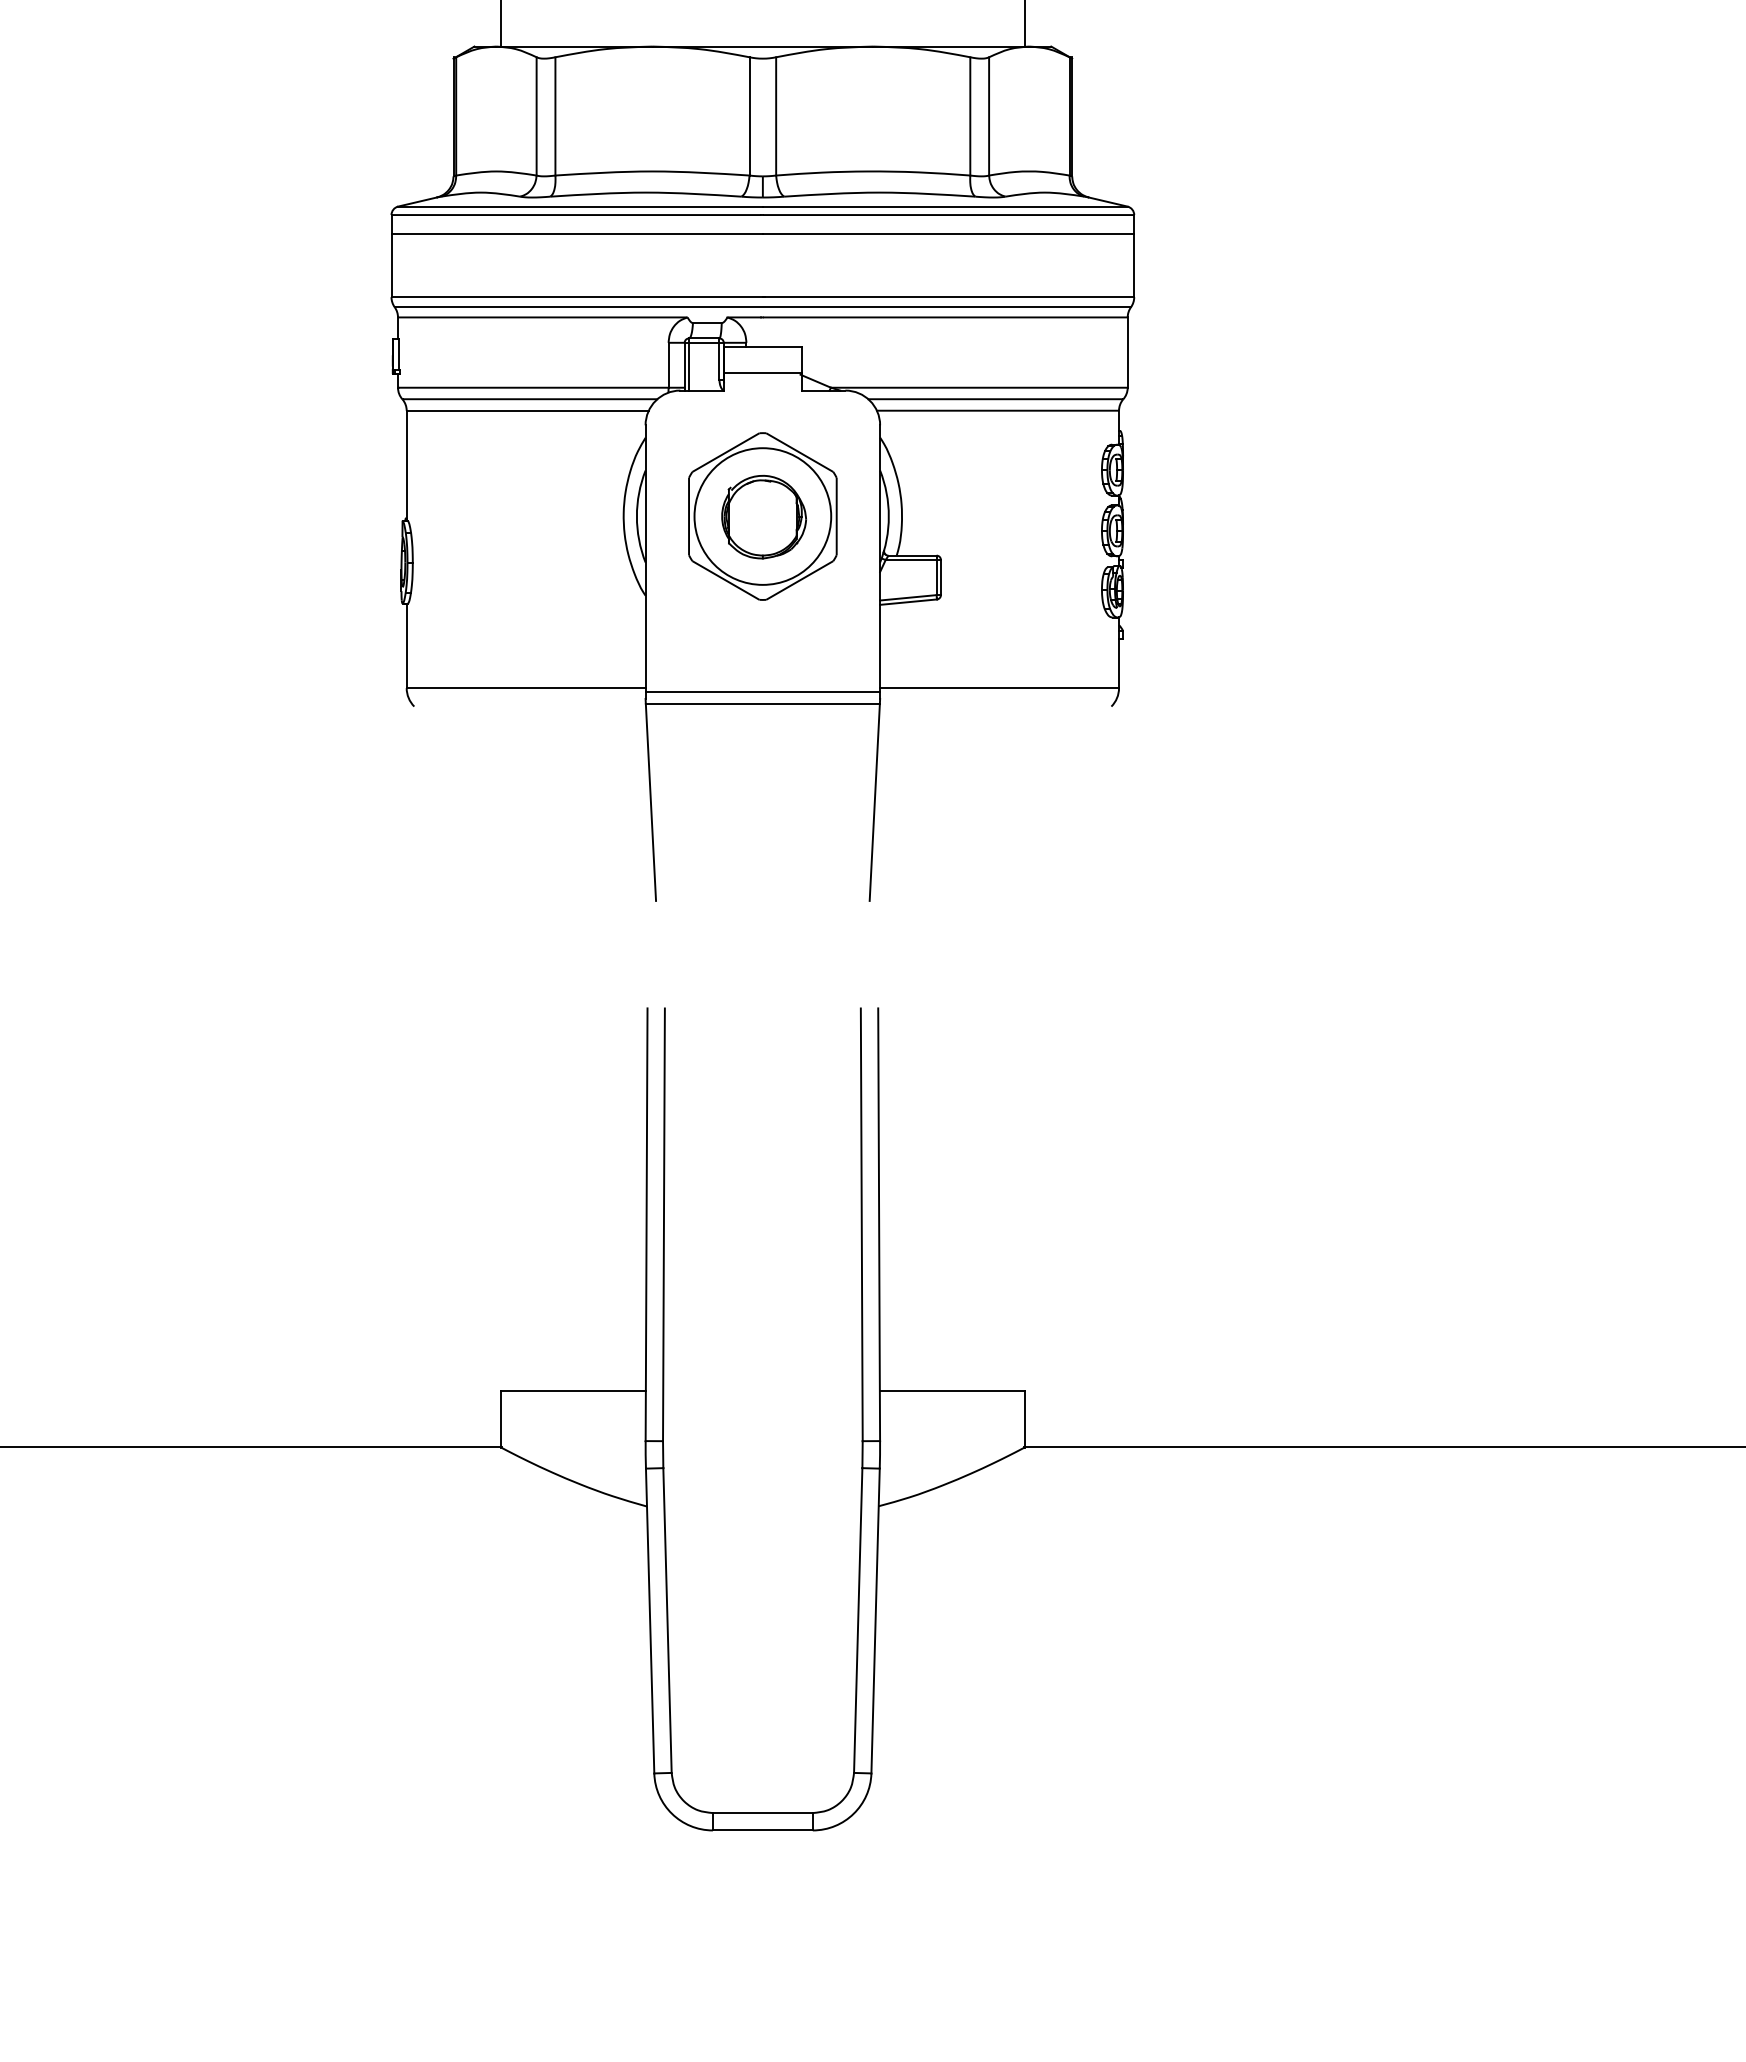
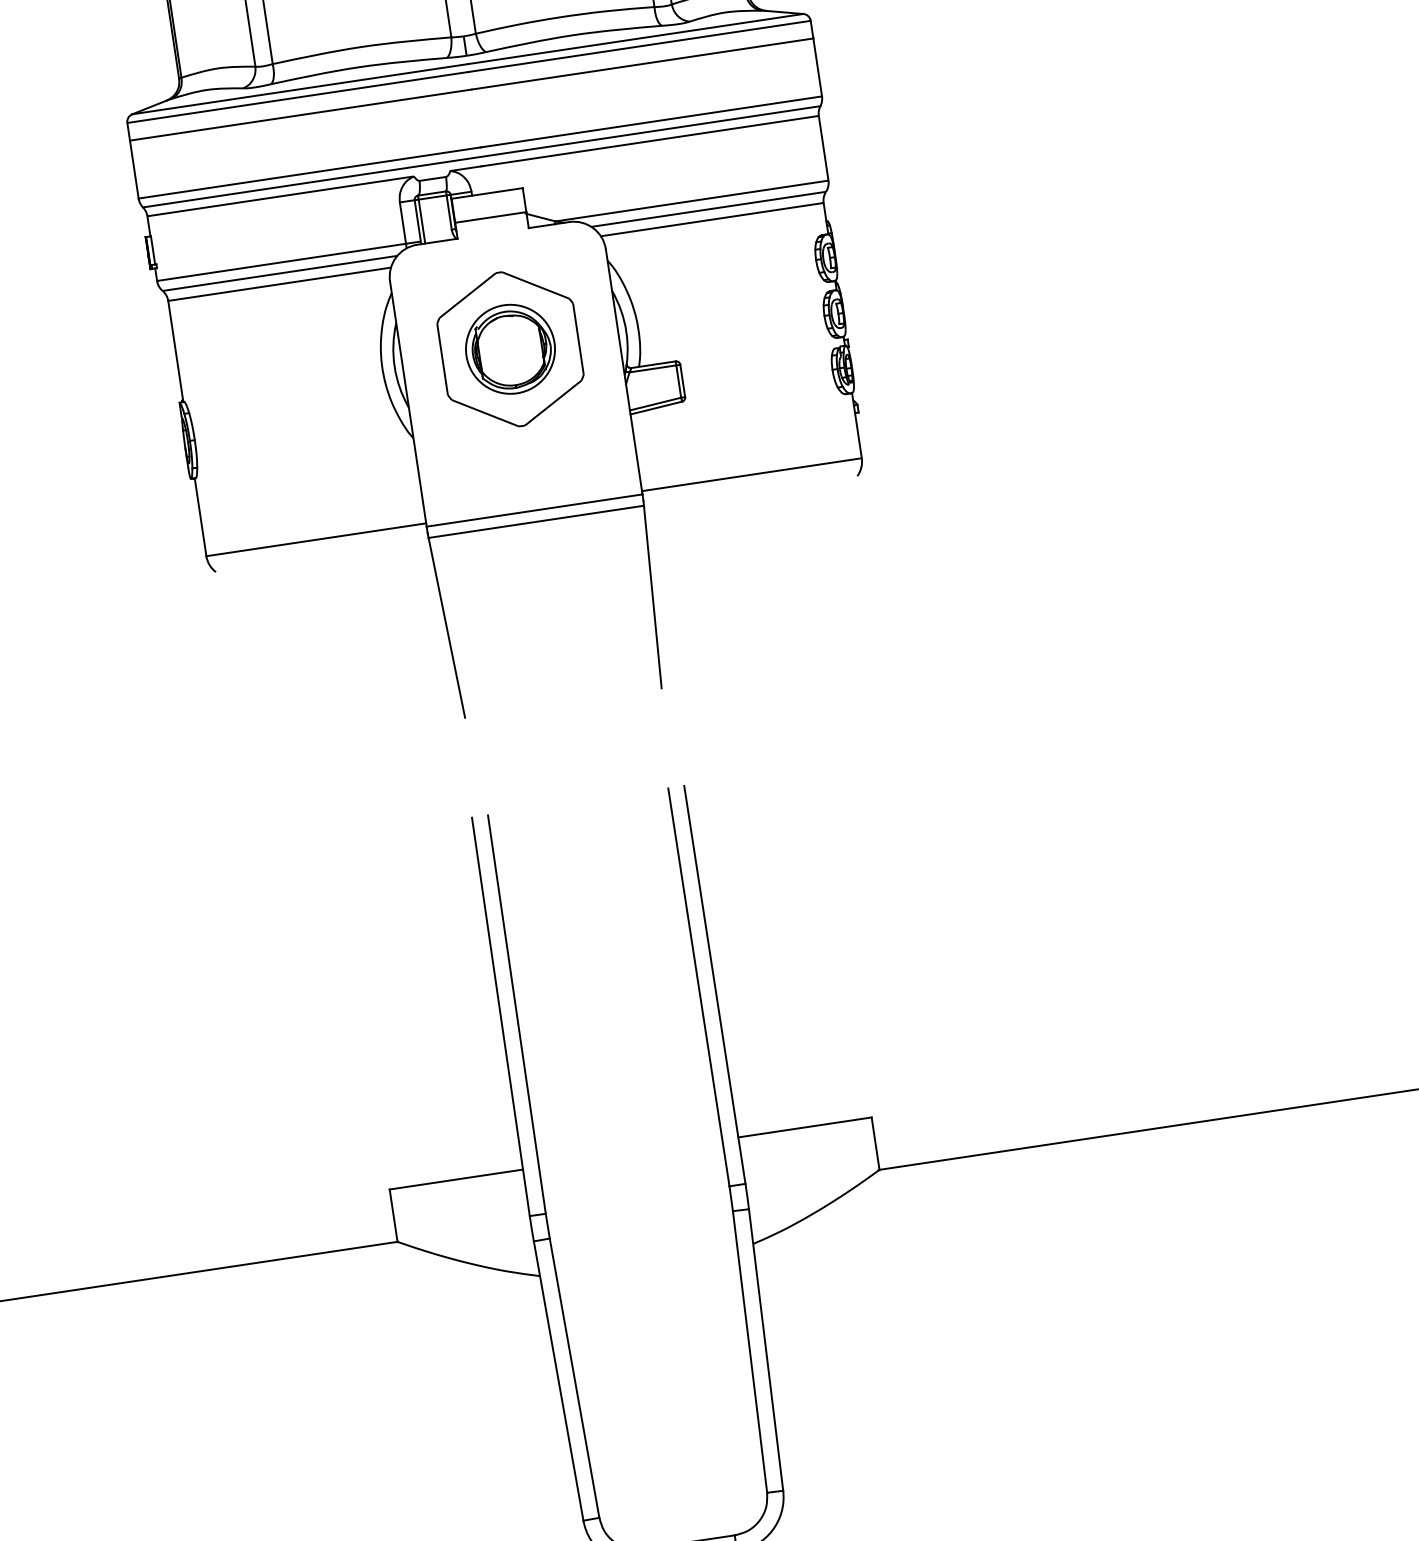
circle: (762, 516) -> (510, 349), size x0.7

